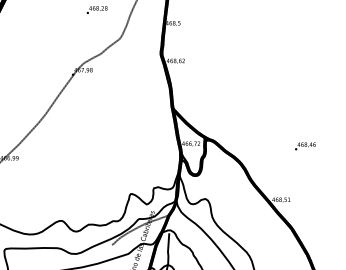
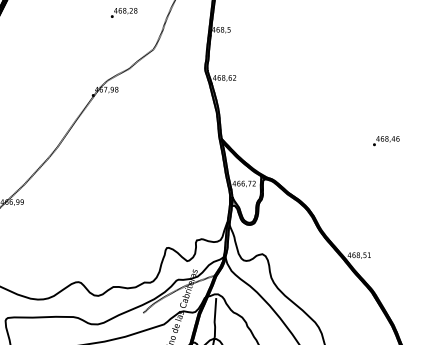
text: (305, 146) -> (386, 141), moved

